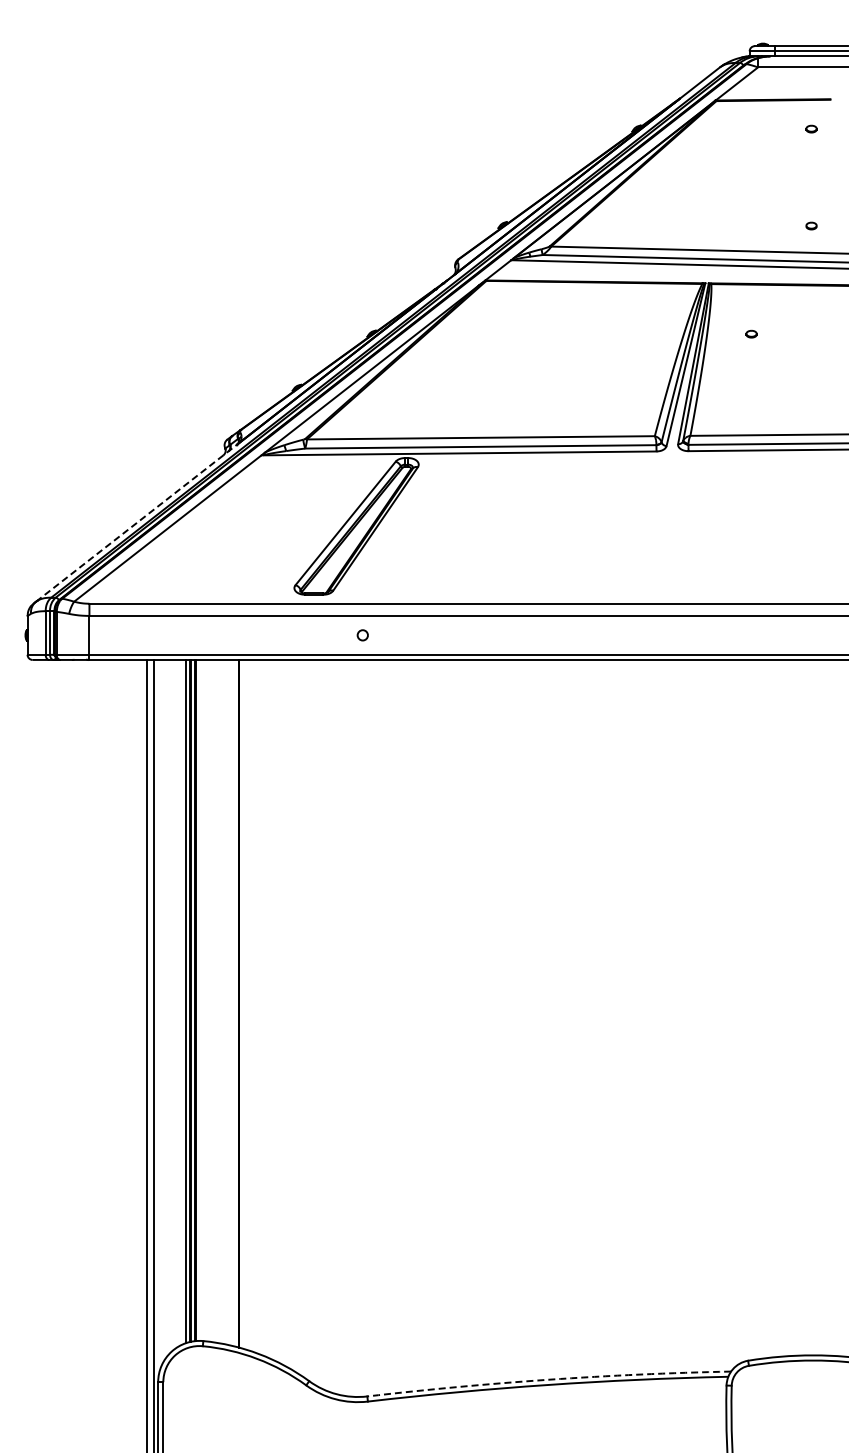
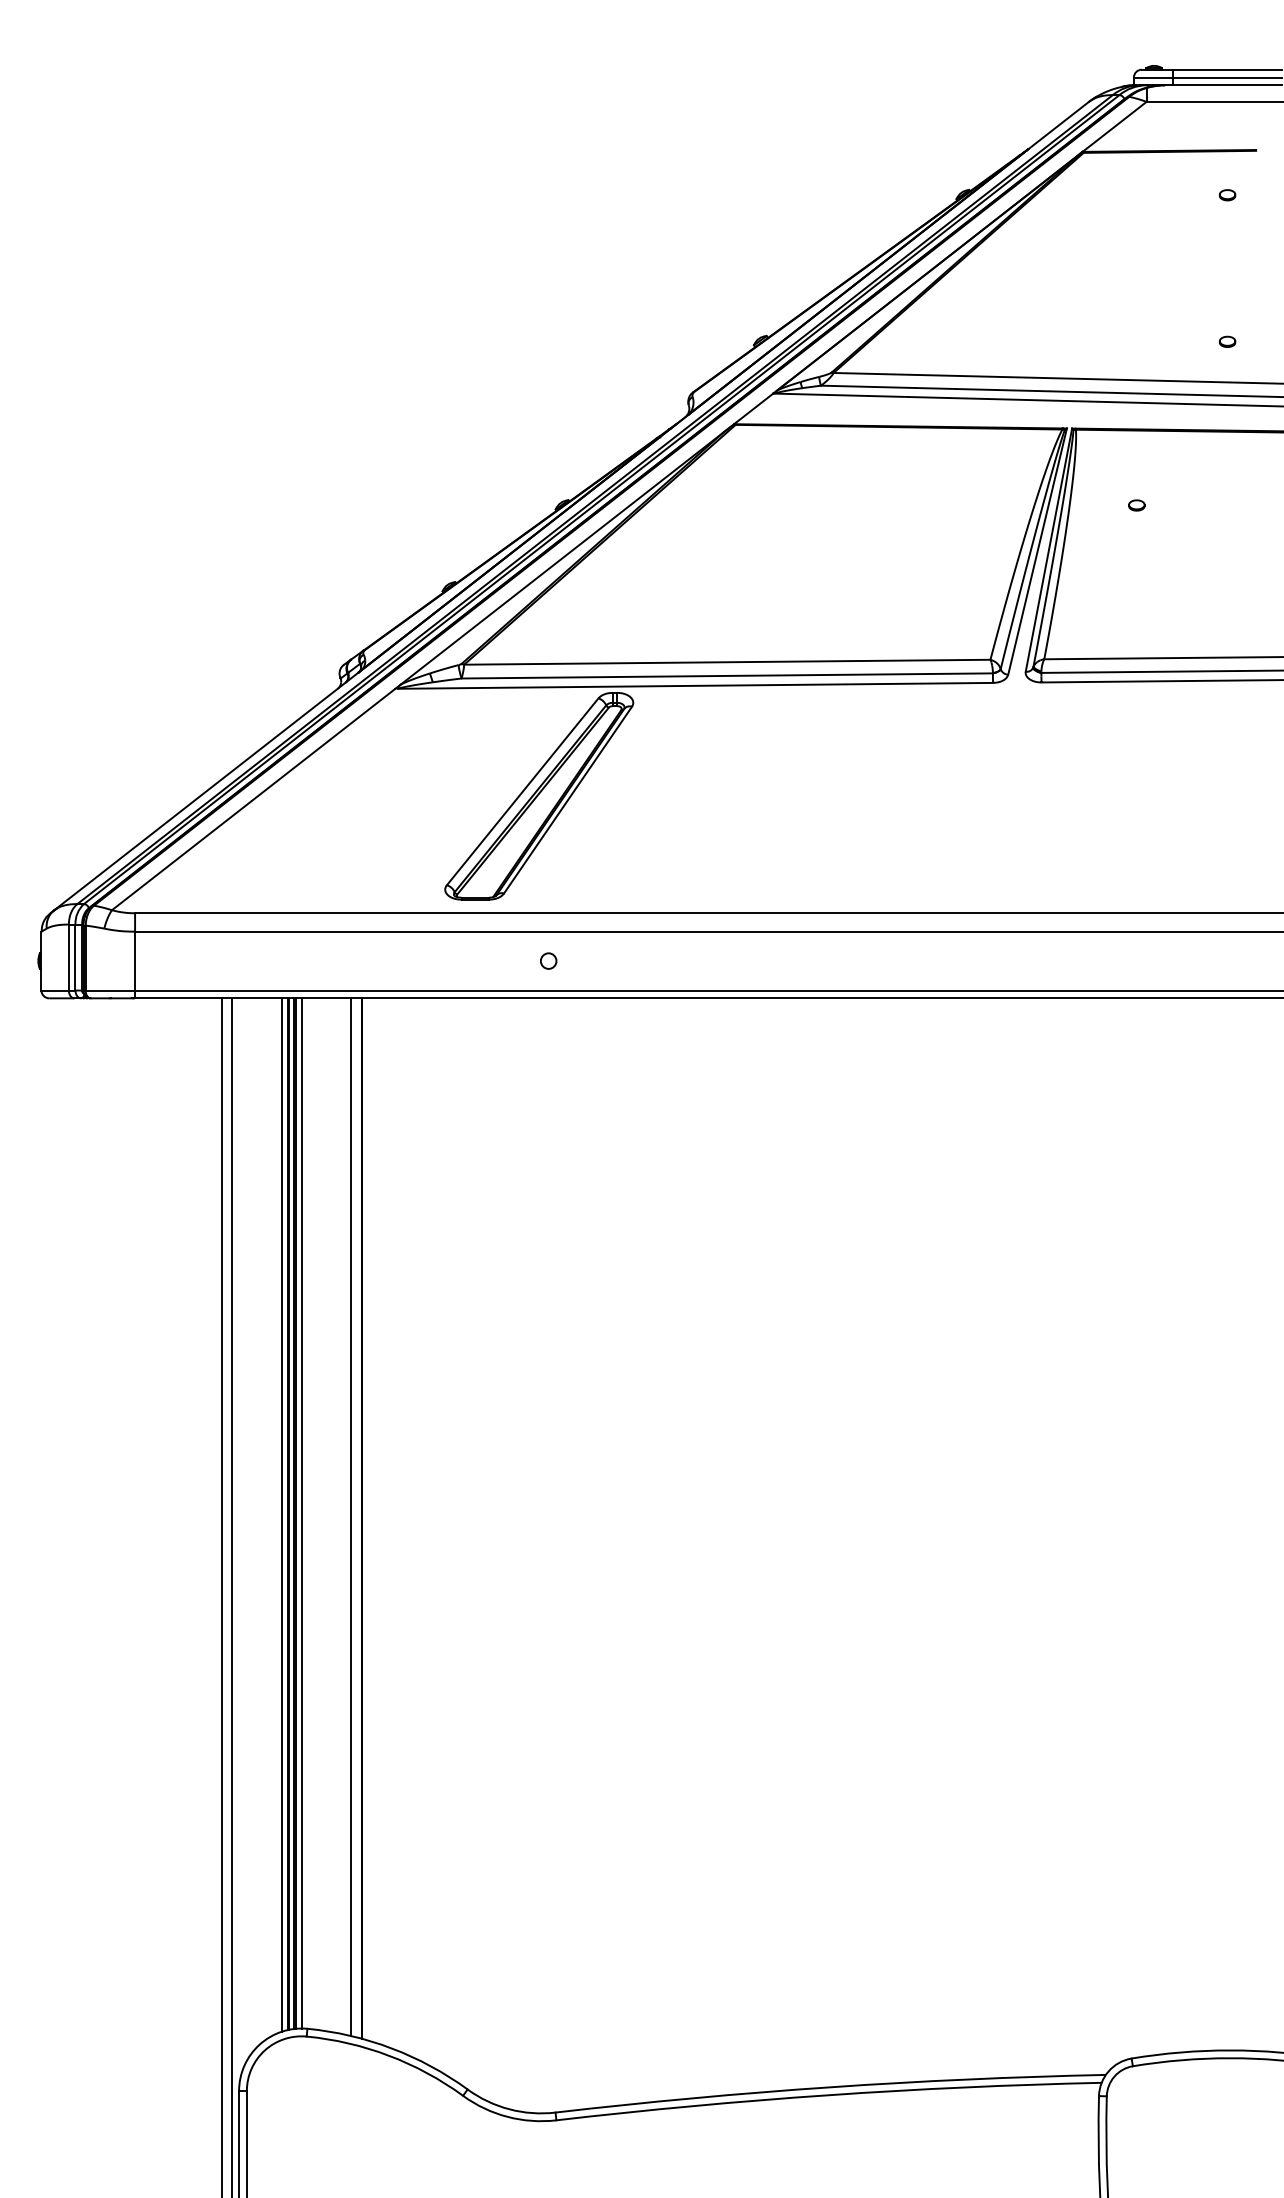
line: (136, 523) -> (206, 791), dashed -> solid
line: (199, 999) -> (301, 1512), added
line: (232, 1002) -> (351, 1516), added
arc: (548, 1379) -> (829, 2086), dashed -> solid

